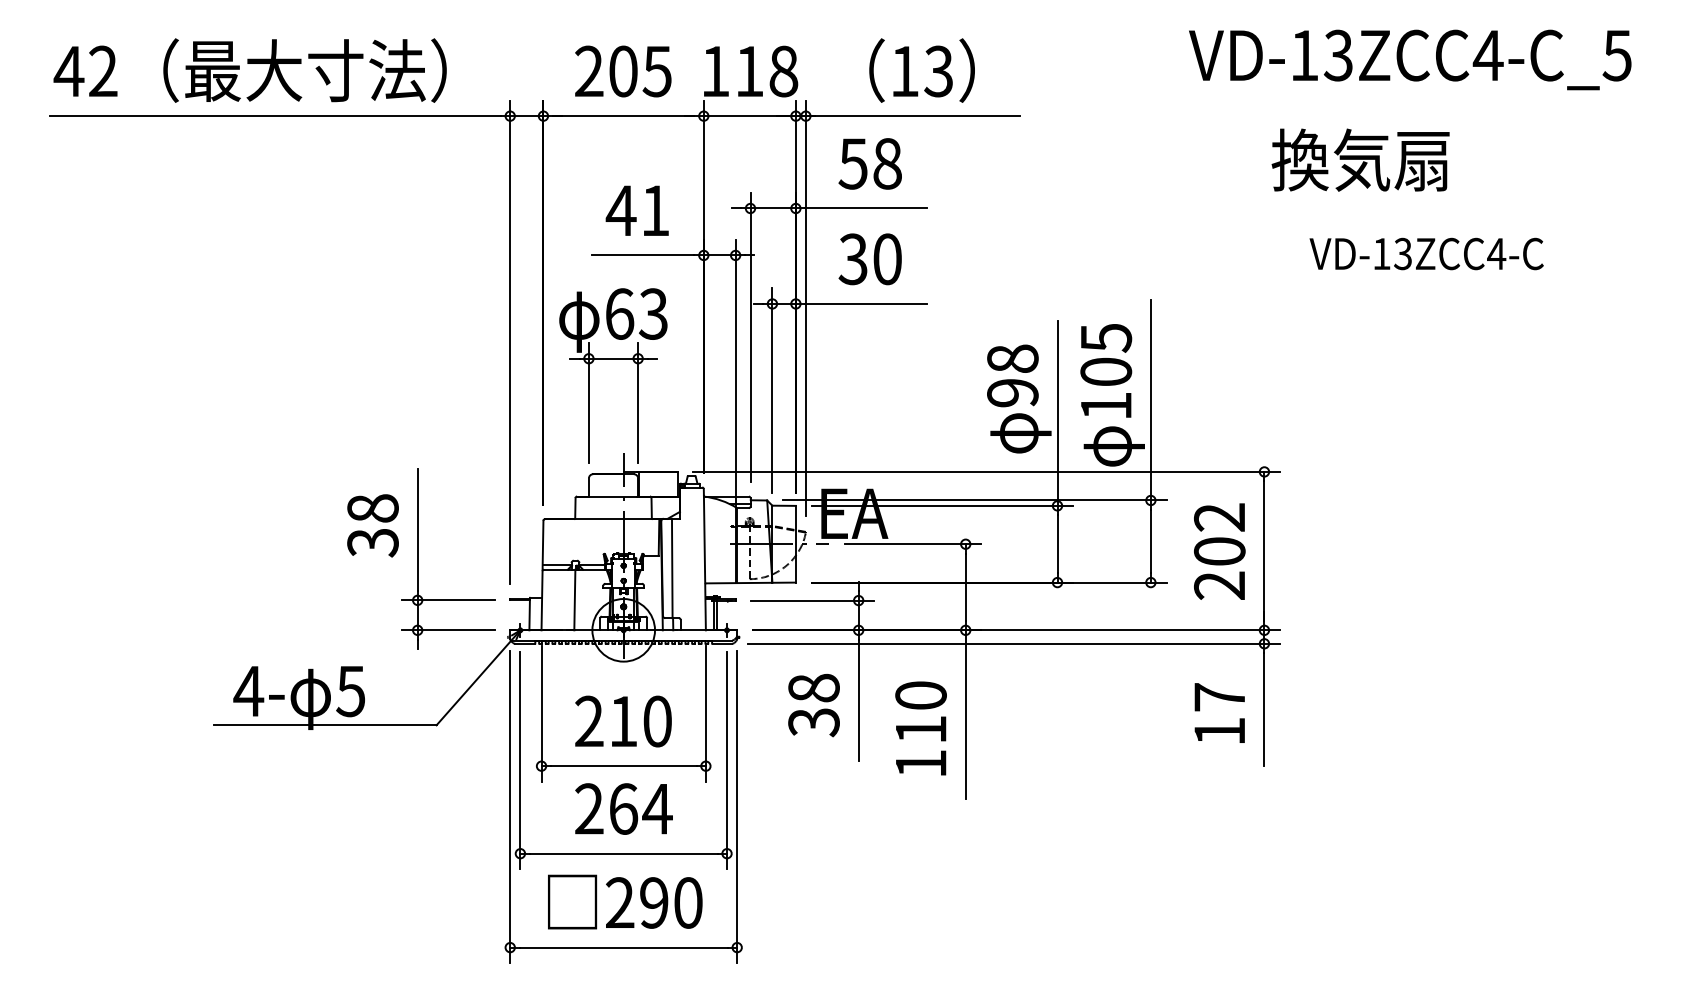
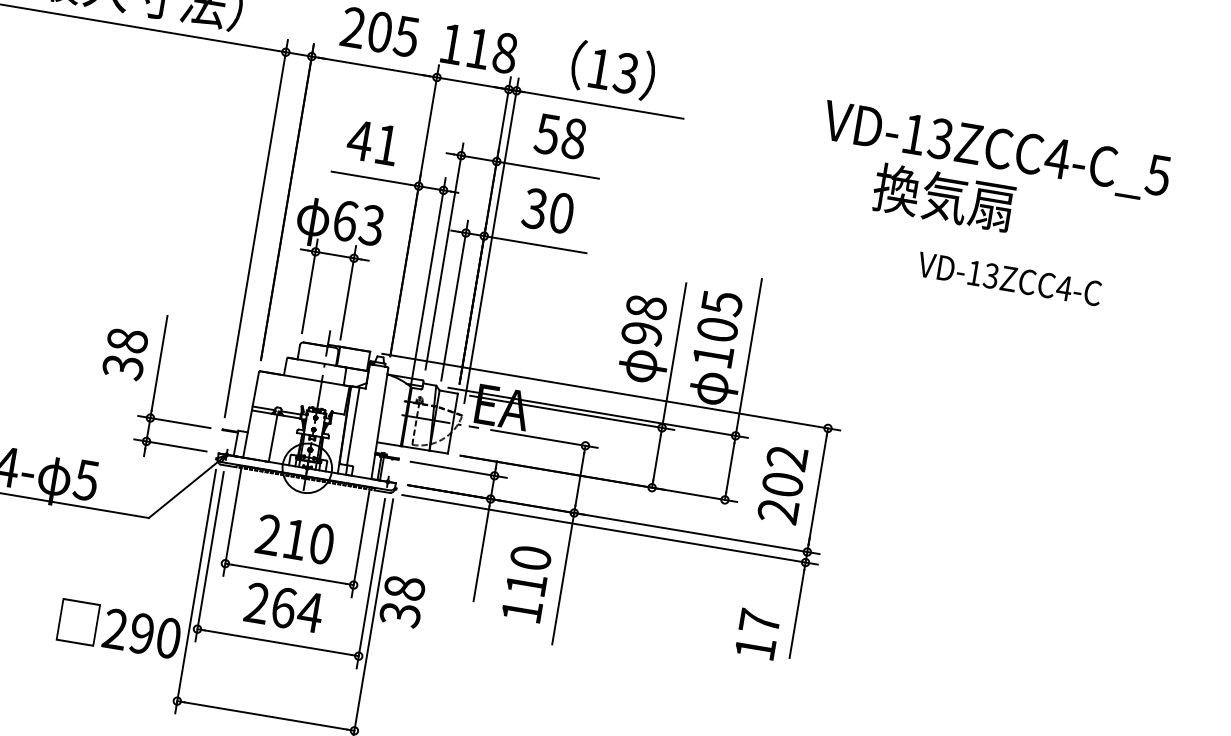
text: (1410, 59) -> (996, 151), moved
text: (1426, 253) -> (1009, 278), moved
text: (813, 705) -> (401, 601), moved
text: (1219, 712) -> (757, 633), moved
text: (625, 901) -> (119, 628), moved

